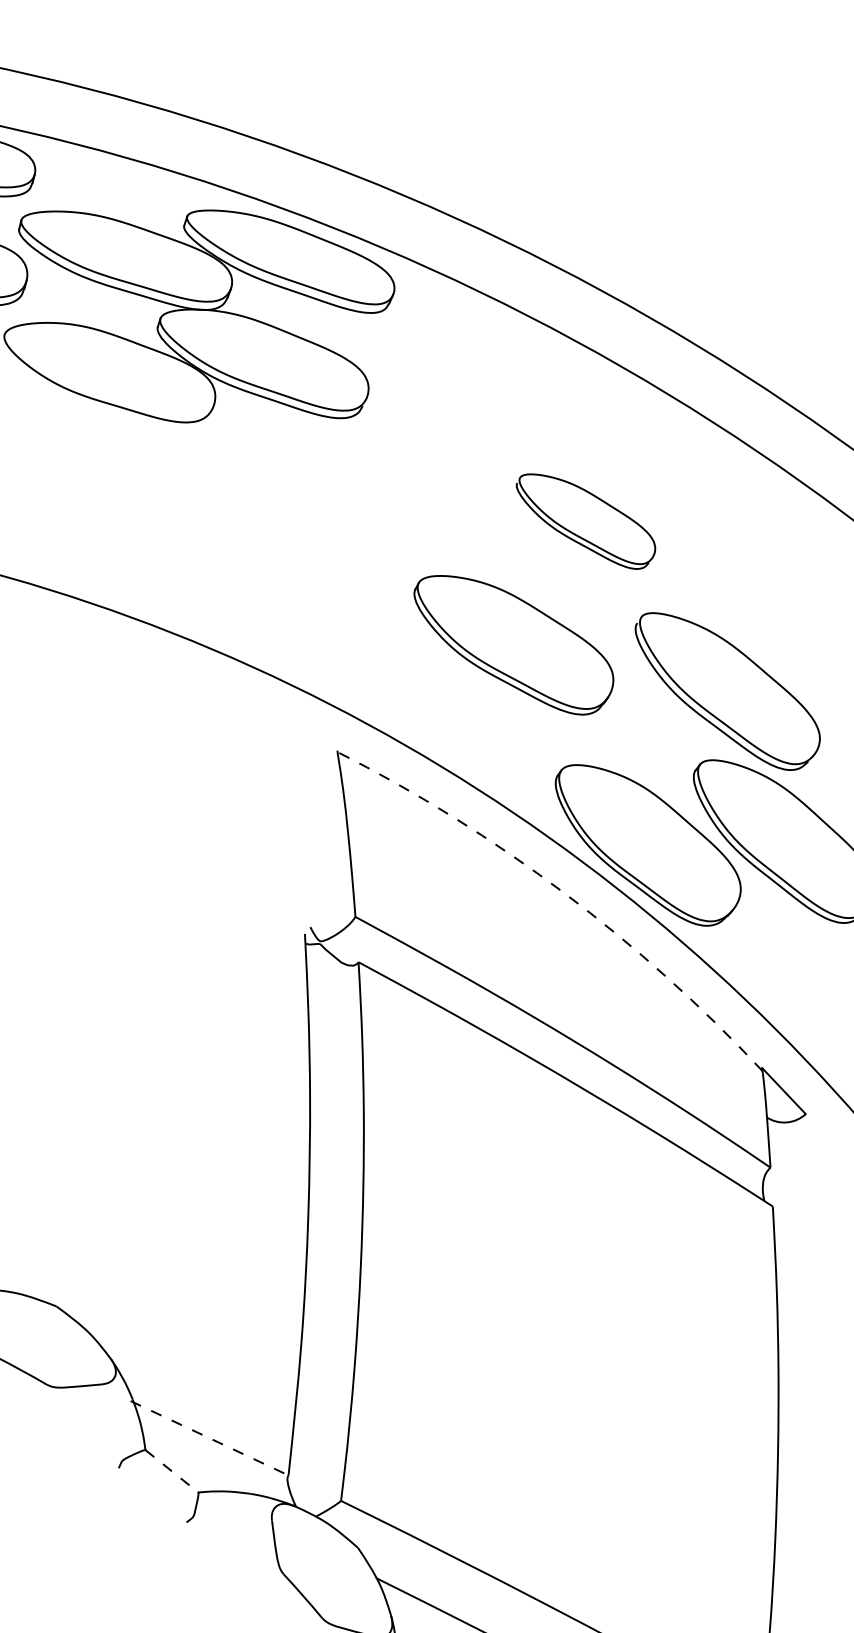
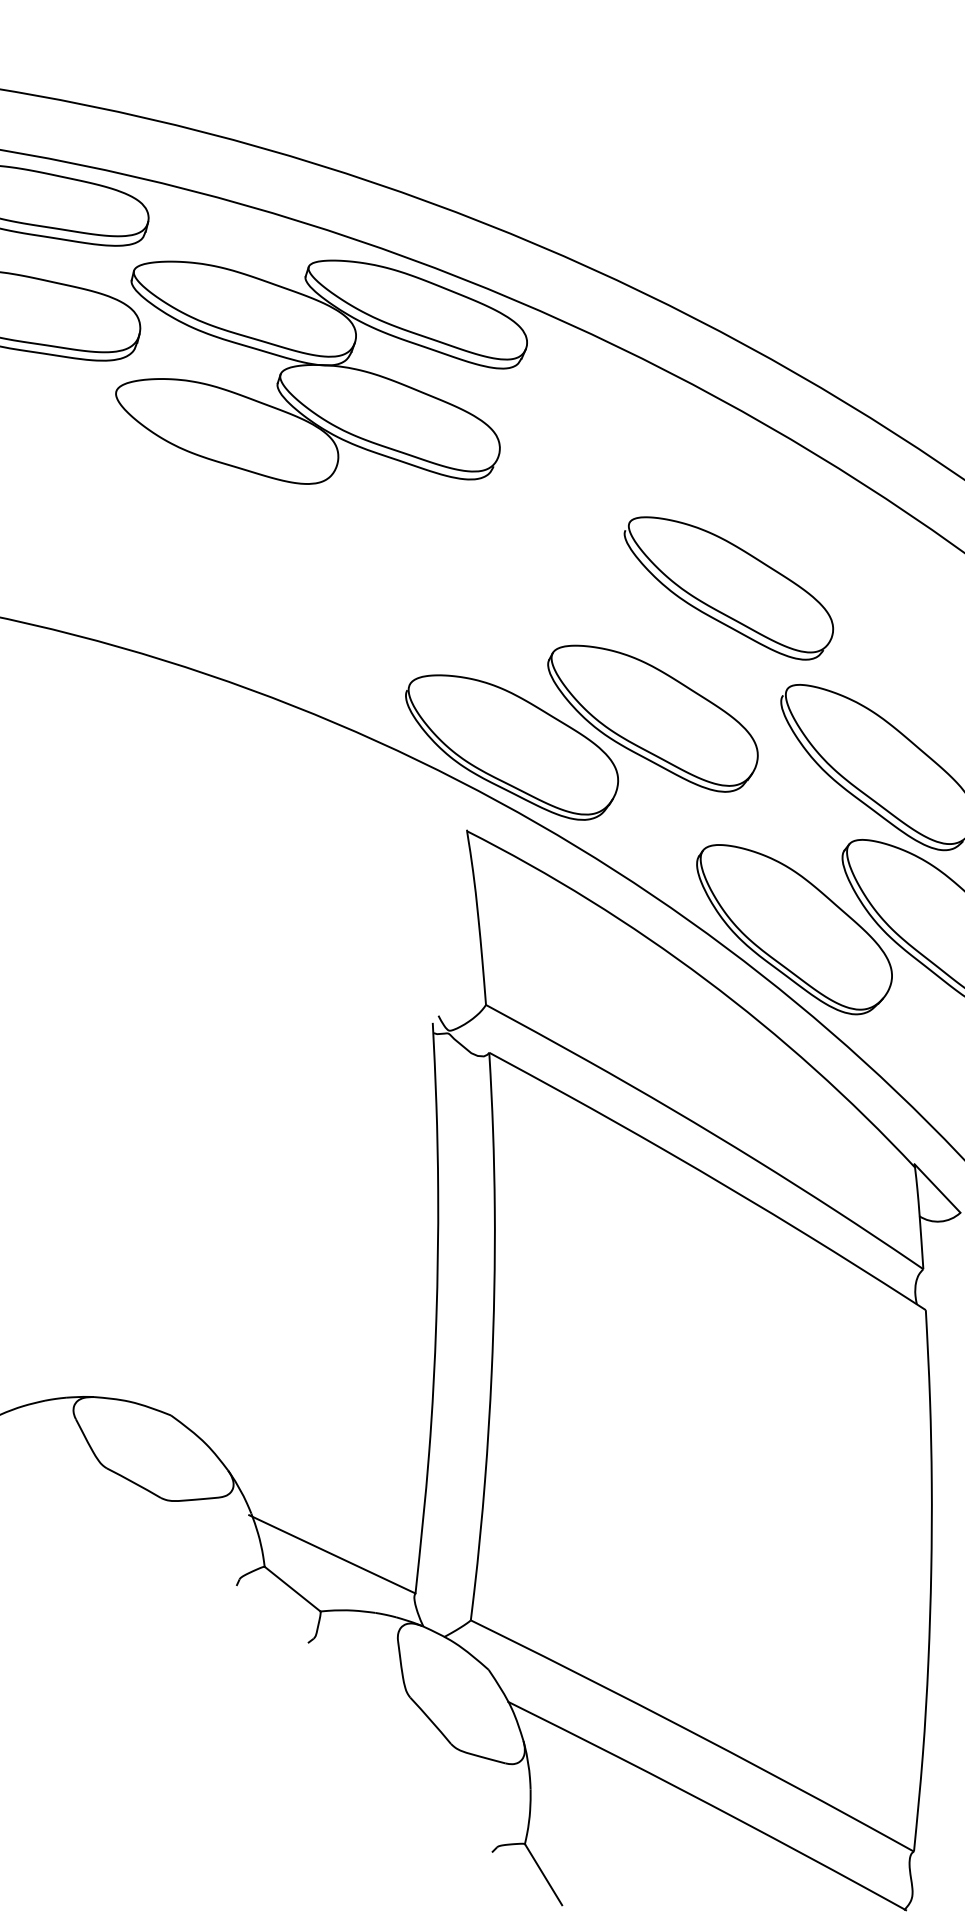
part: (585, 521) -> (728, 588), size x1.43
part: (380, 672) -> (512, 747), added
arc: (563, 892) -> (705, 979), dashed -> solid
line: (209, 1438) -> (332, 1554), dashed -> solid
line: (171, 1471) -> (292, 1589), dashed -> solid

